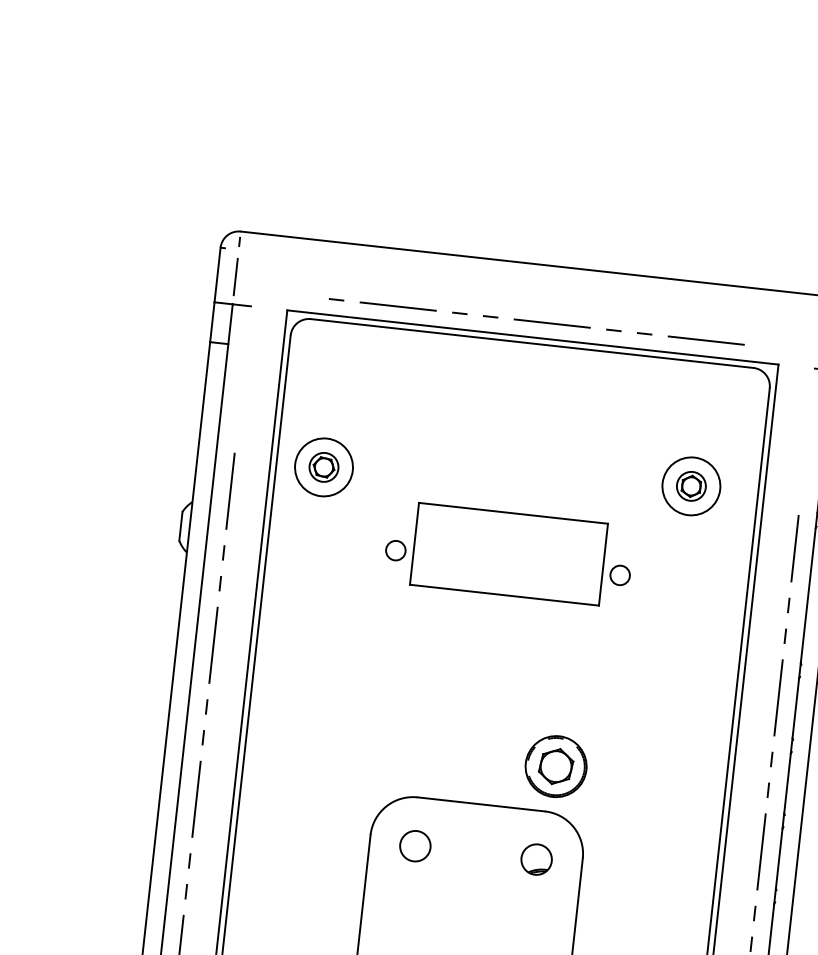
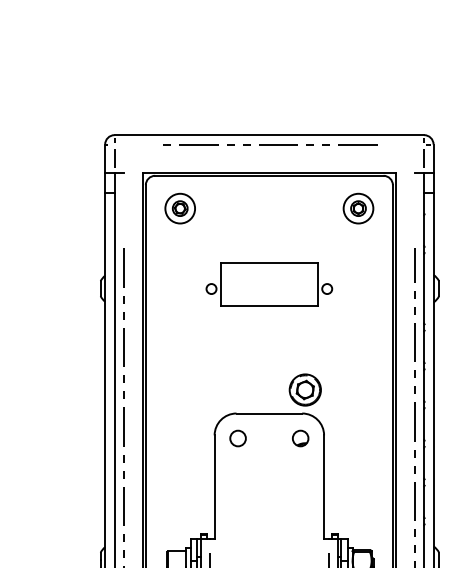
line: (536, 321) -> (270, 144), moved
part: (322, 466) -> (179, 208), moved
part: (691, 486) -> (358, 208), moved

